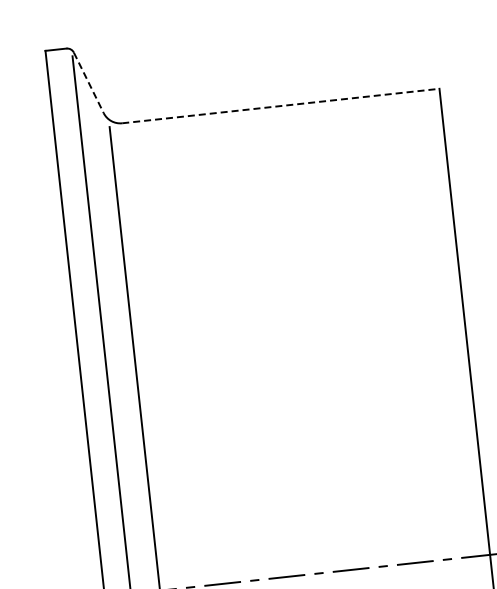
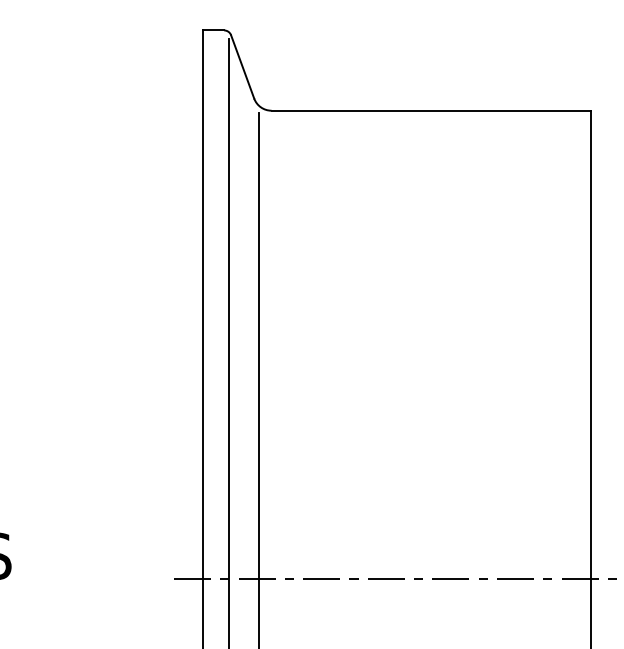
line: (88, 82) -> (242, 66), dashed -> solid
line: (281, 105) -> (431, 110), dashed -> solid

